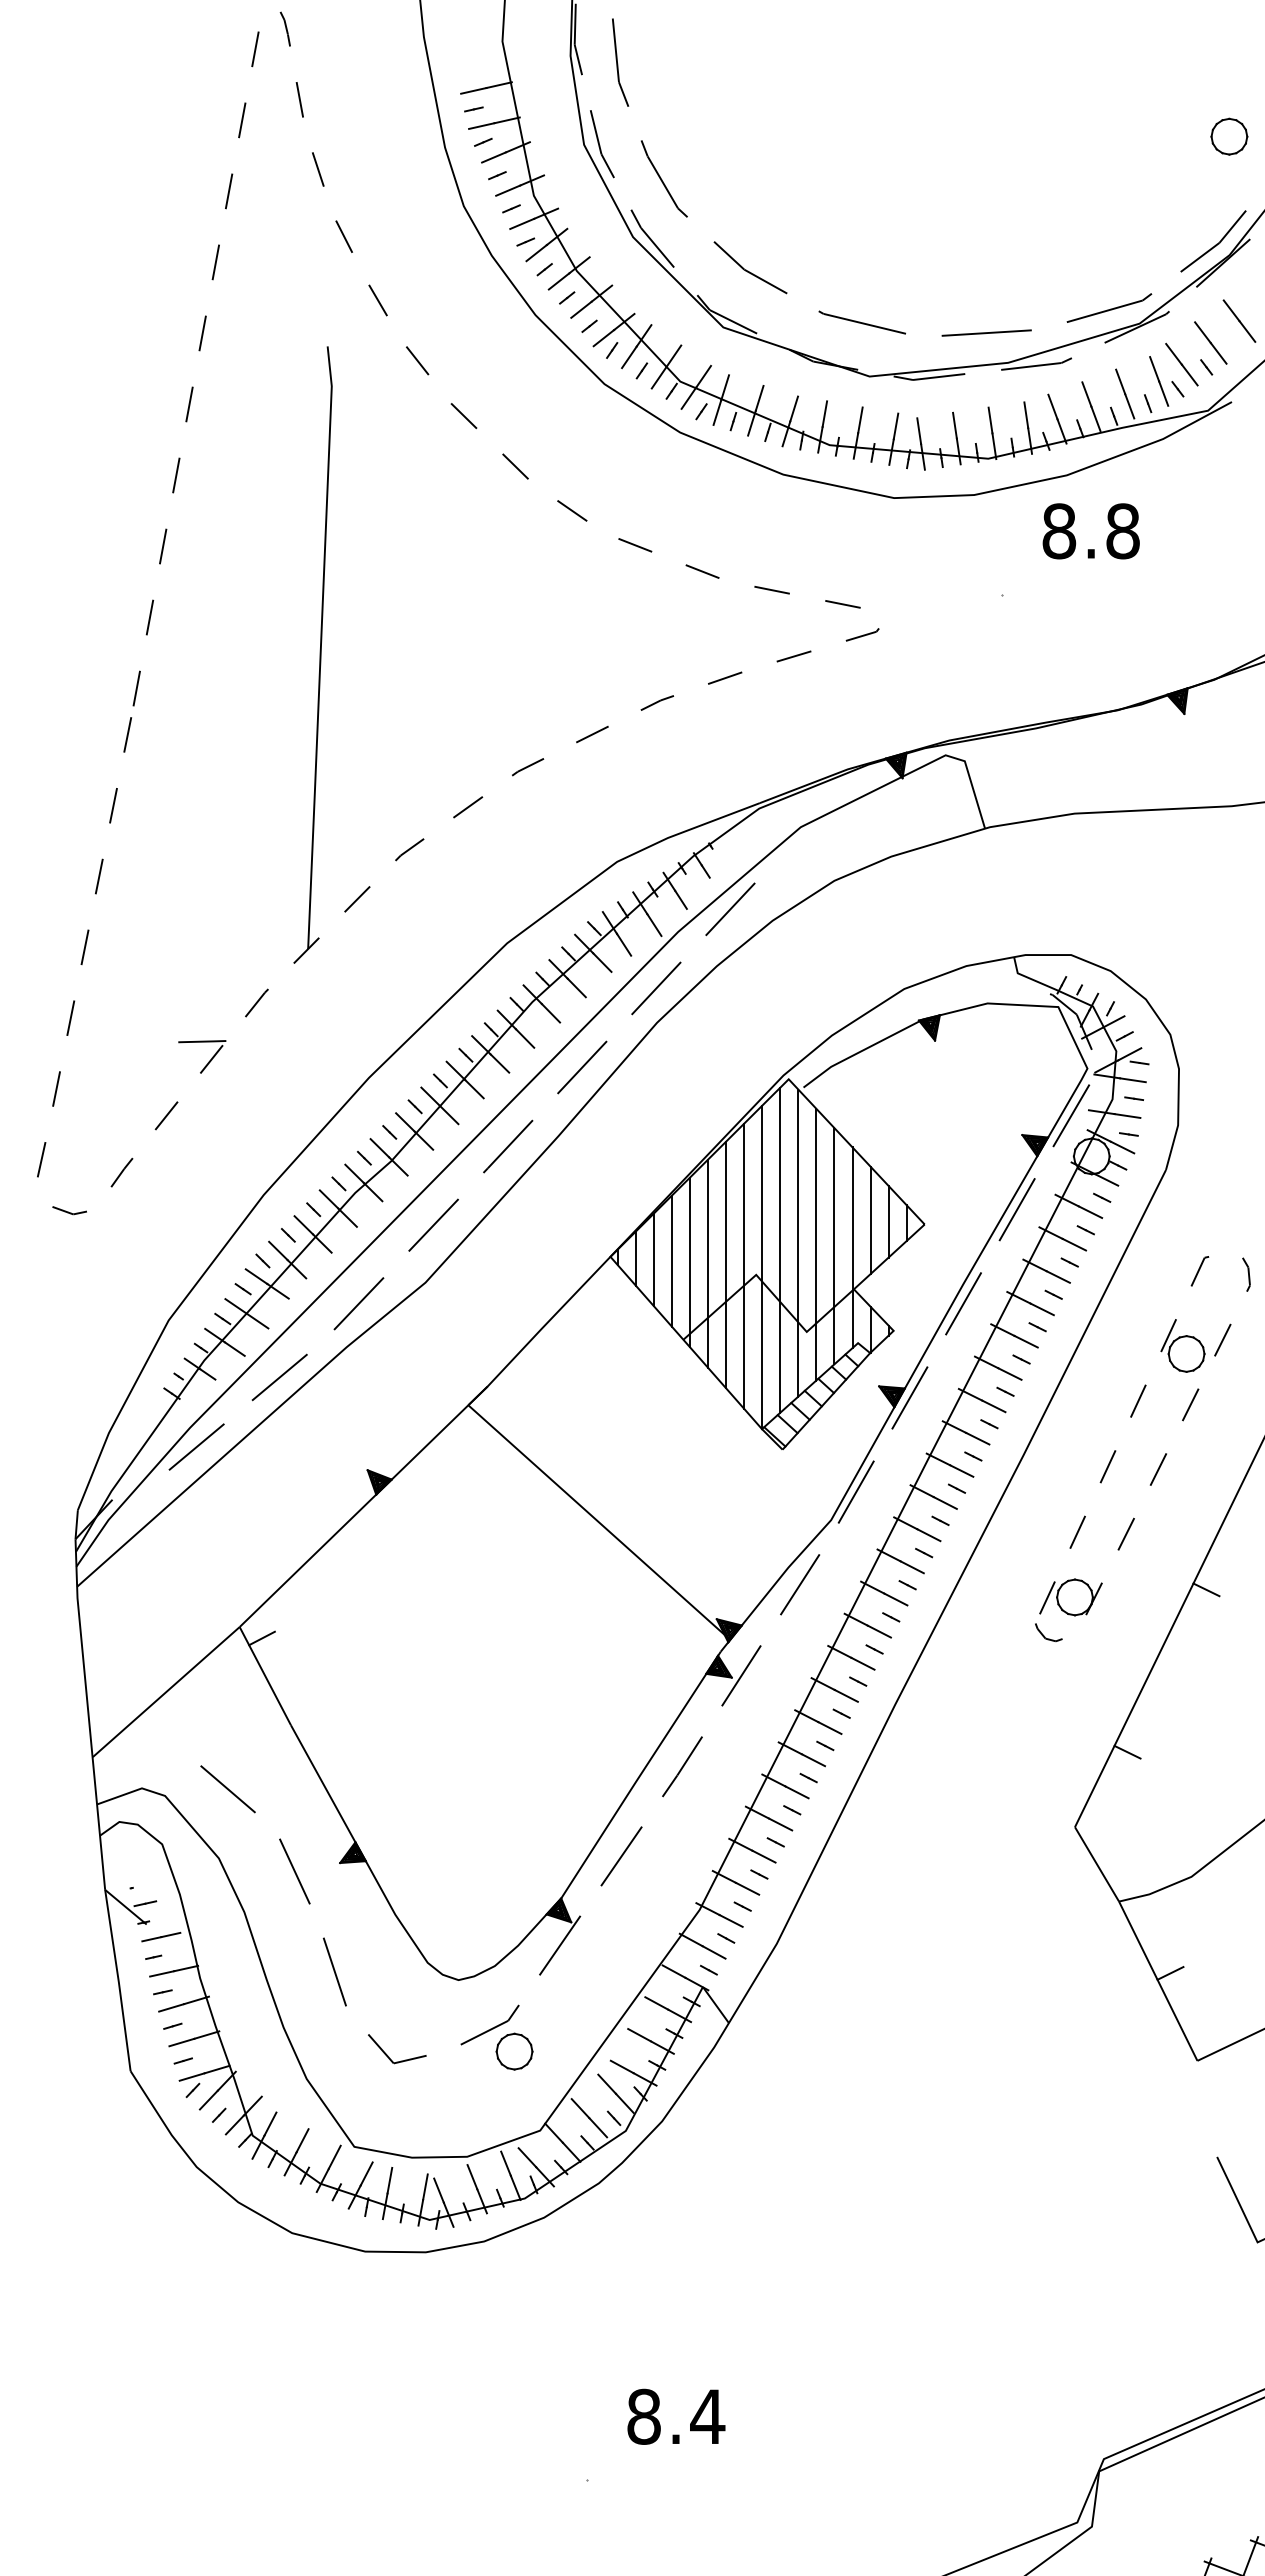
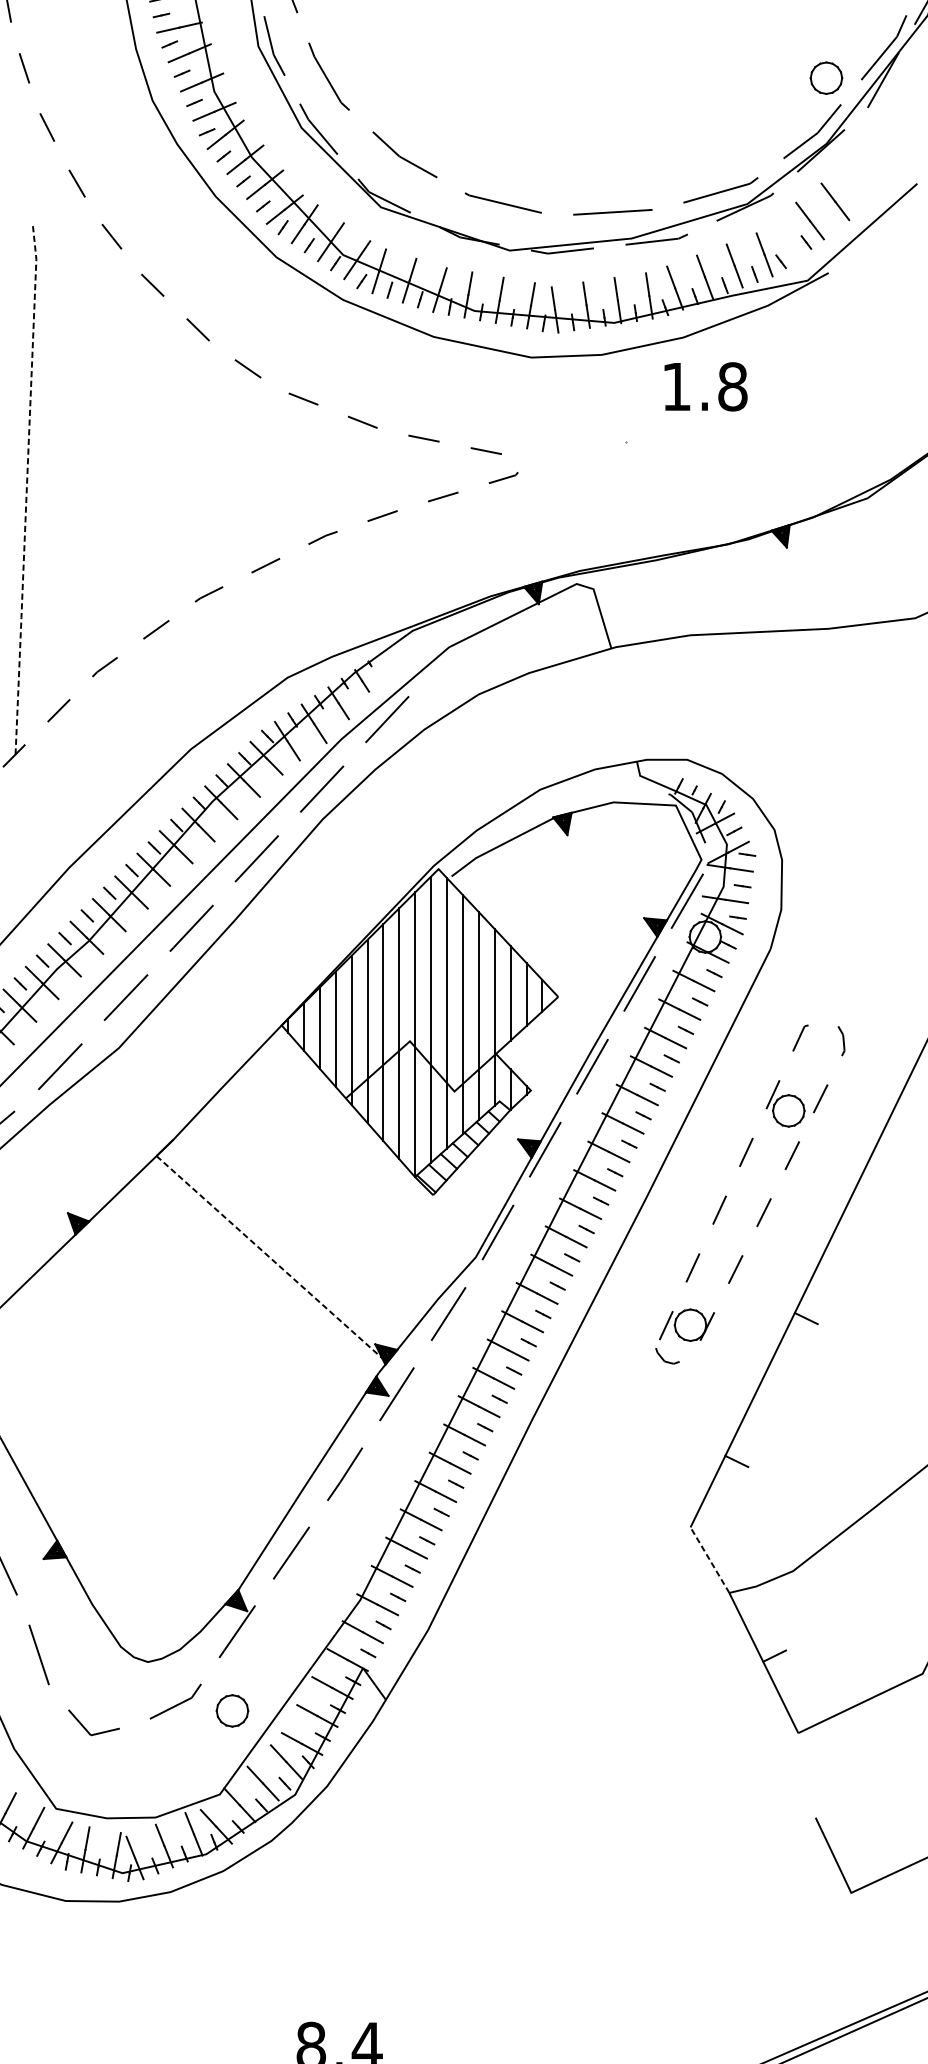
part: (1229, 136) -> (826, 78), moved
line: (1181, 364) -> (784, 239), removed
text: (1059, 531) -> (676, 386), 8.8 -> 1.8
line: (320, 646) -> (26, 488), solid -> dashed
line: (599, 1522) -> (272, 1259), solid -> dashed
line: (1096, 1863) -> (709, 1559), solid -> dashed
part: (514, 2051) -> (232, 1710), moved

